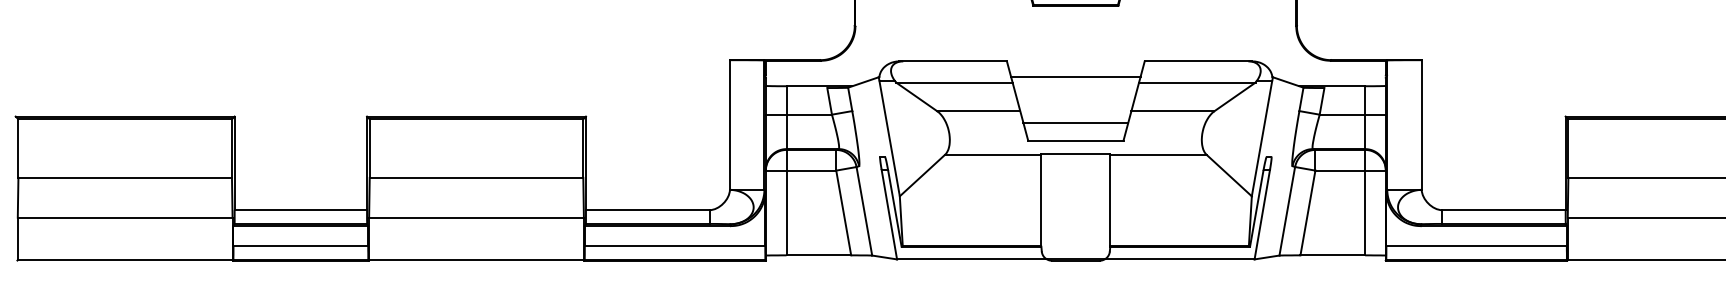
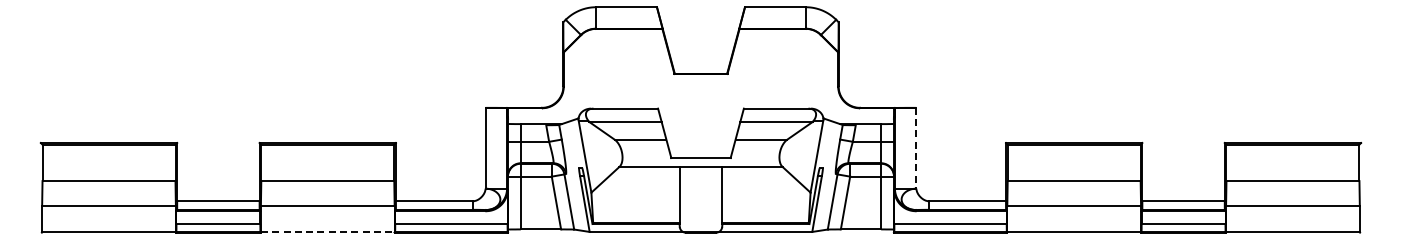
line: (1075, 77) -> (700, 118), removed
line: (1075, 122) -> (700, 146), removed
line: (1421, 125) -> (916, 148), solid -> dashed
line: (476, 260) -> (327, 232), solid -> dashed

